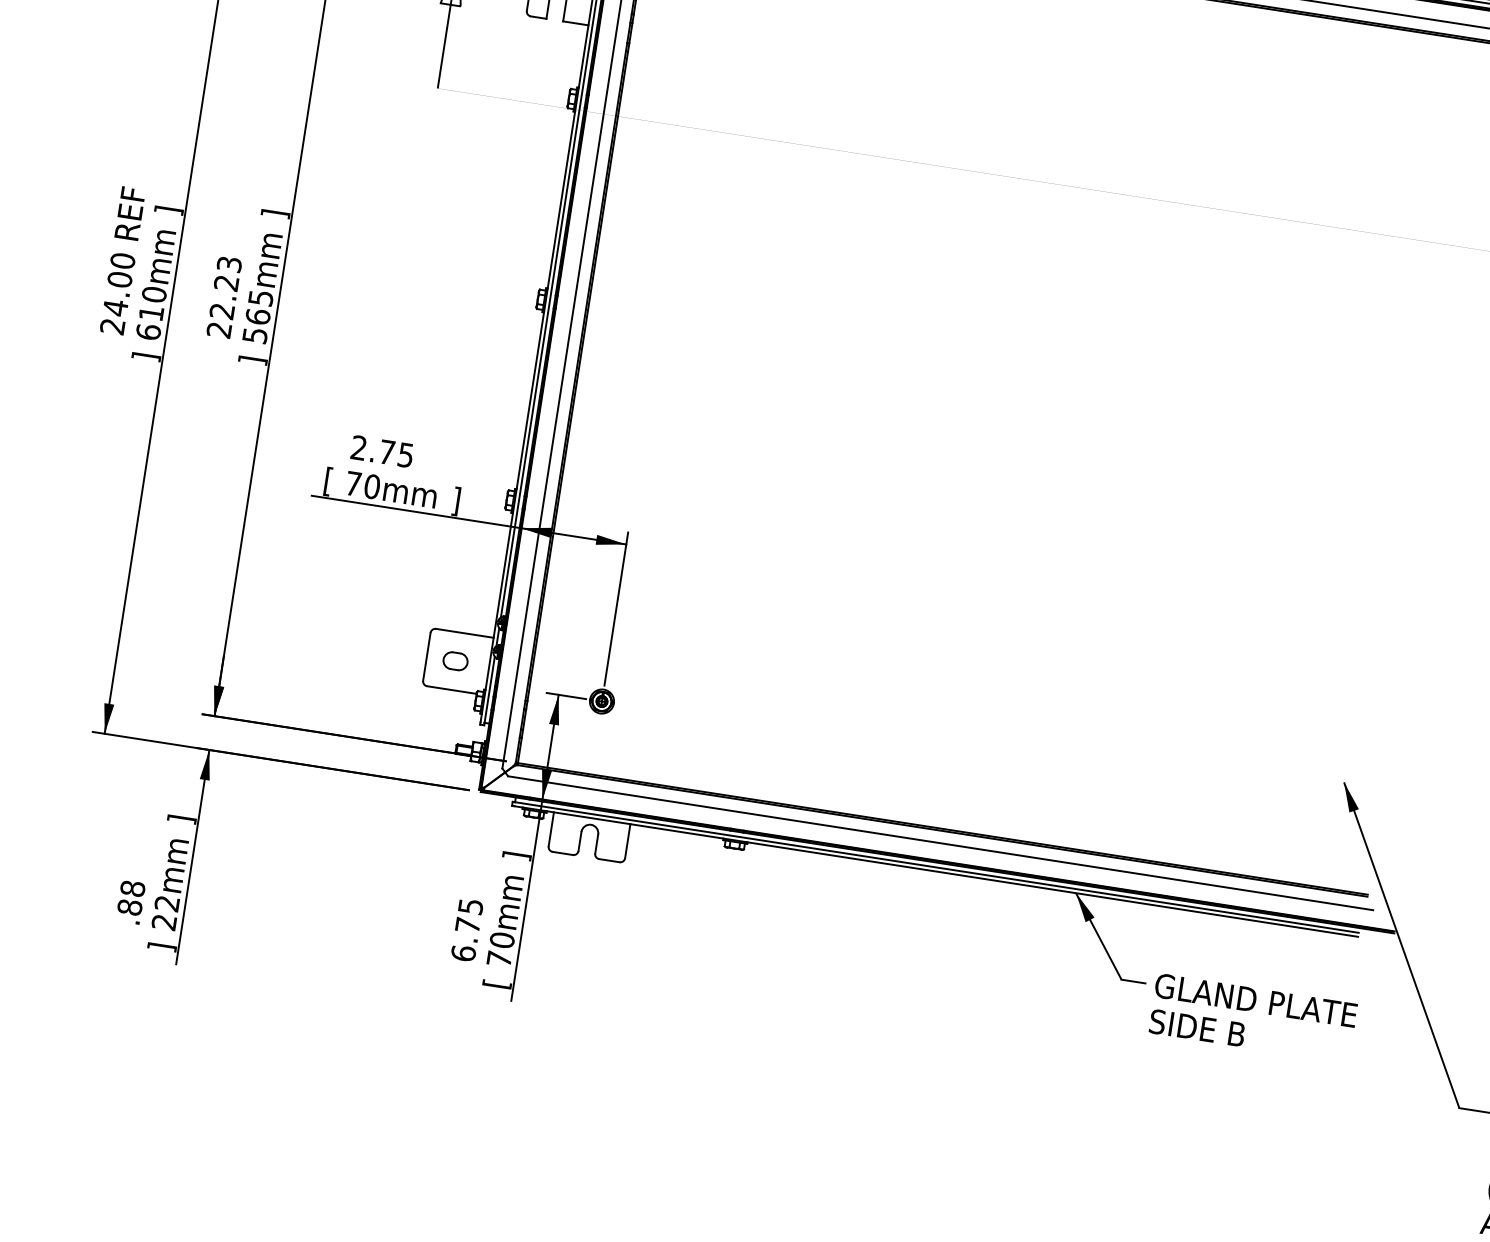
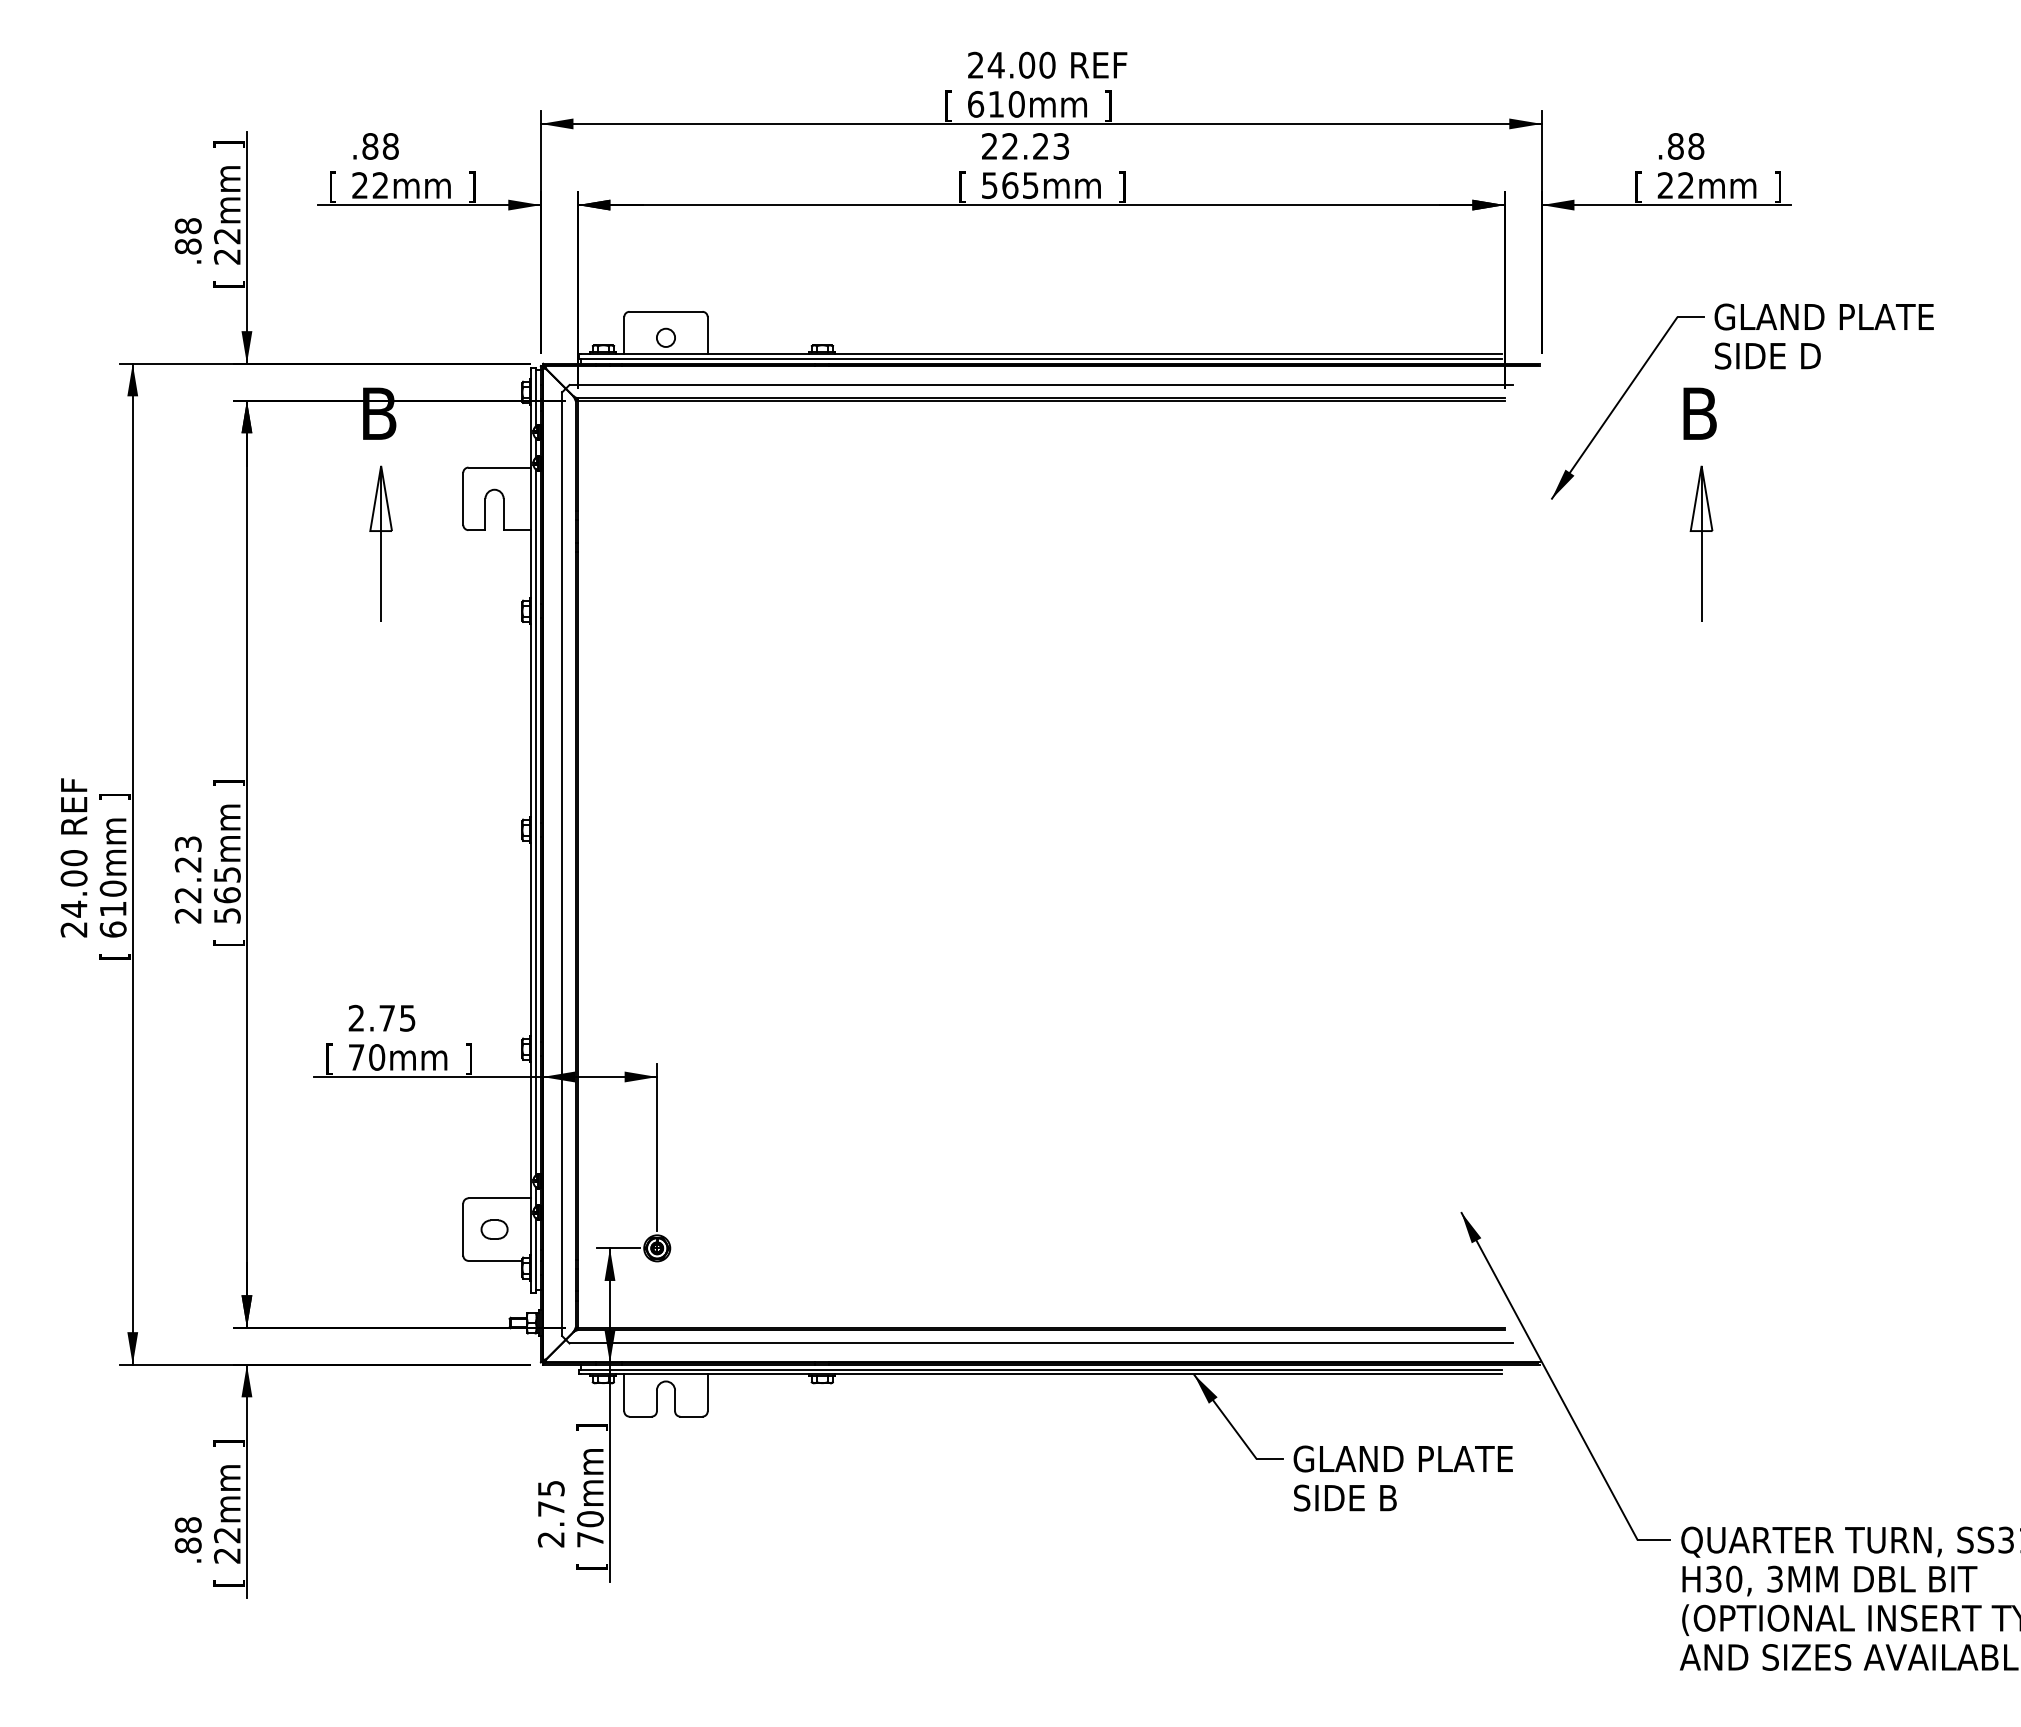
text: (145, 356) -> (114, 956), ] -> [
text: (252, 360) -> (228, 942), ] -> [
text: (161, 947) -> (228, 1583), ] -> [
text: (462, 953) -> (550, 1539), 6.75 -> 2.75

